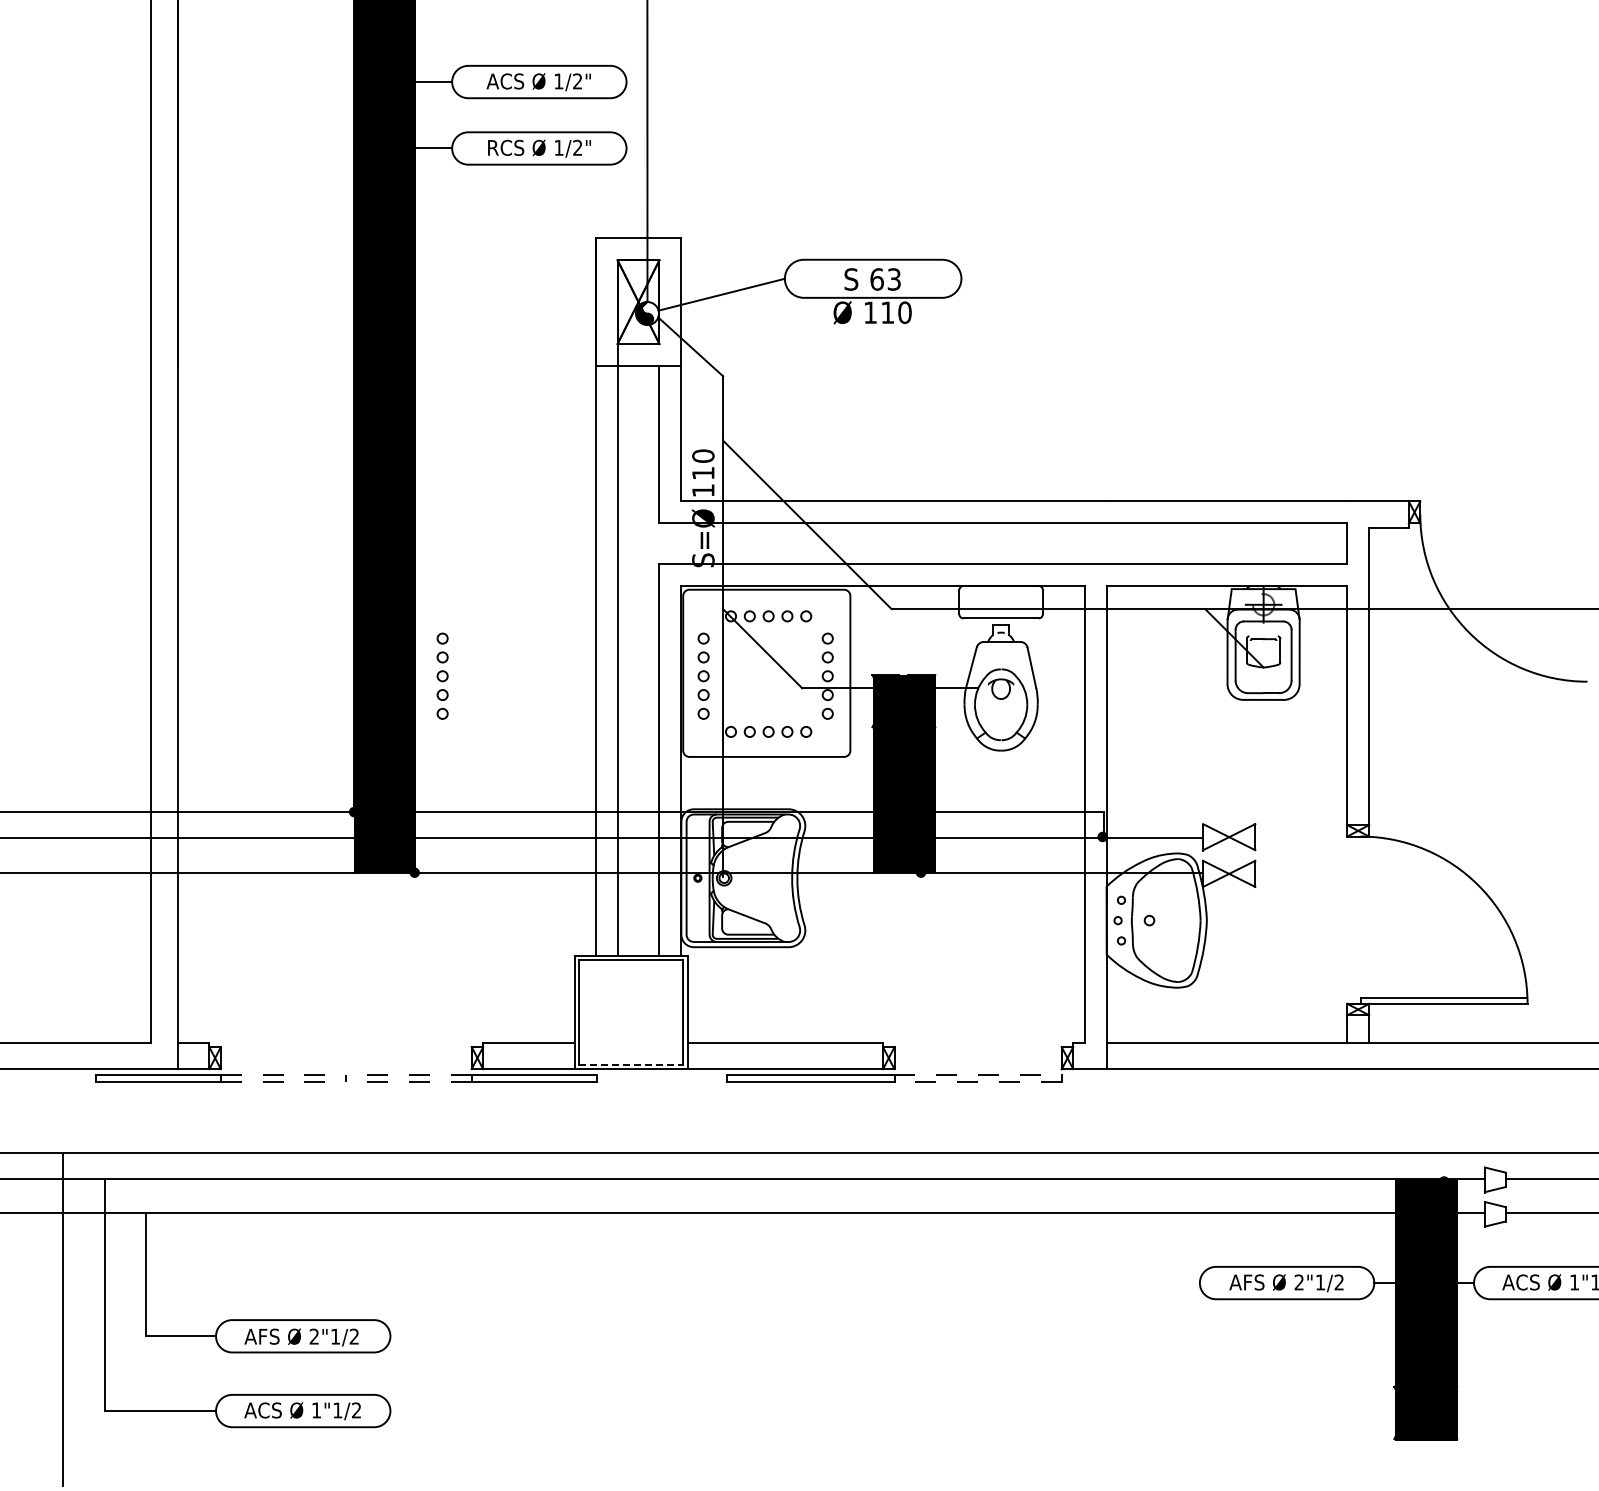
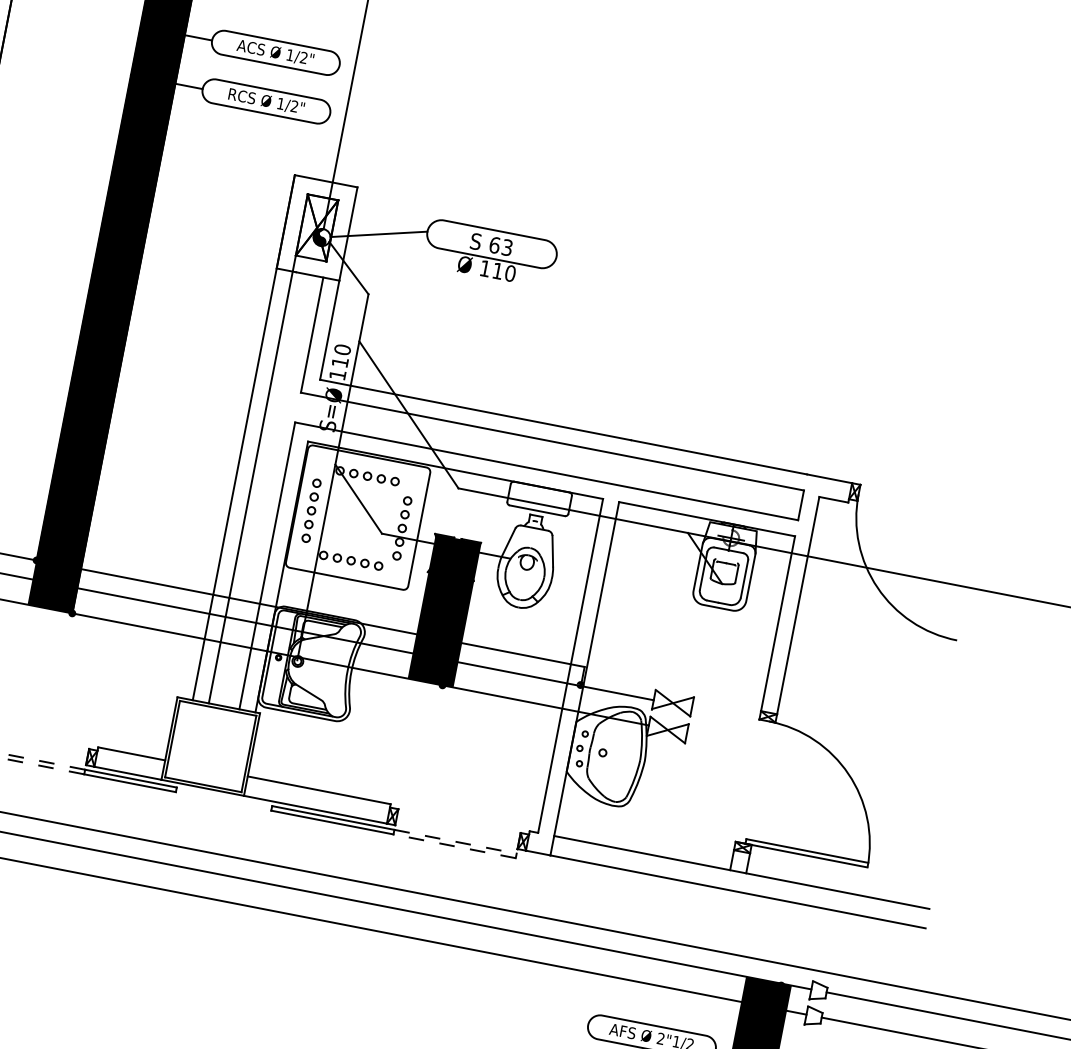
part: (442, 675) -> (120, 473), removed
line: (631, 1064) -> (203, 784), dashed -> solid

